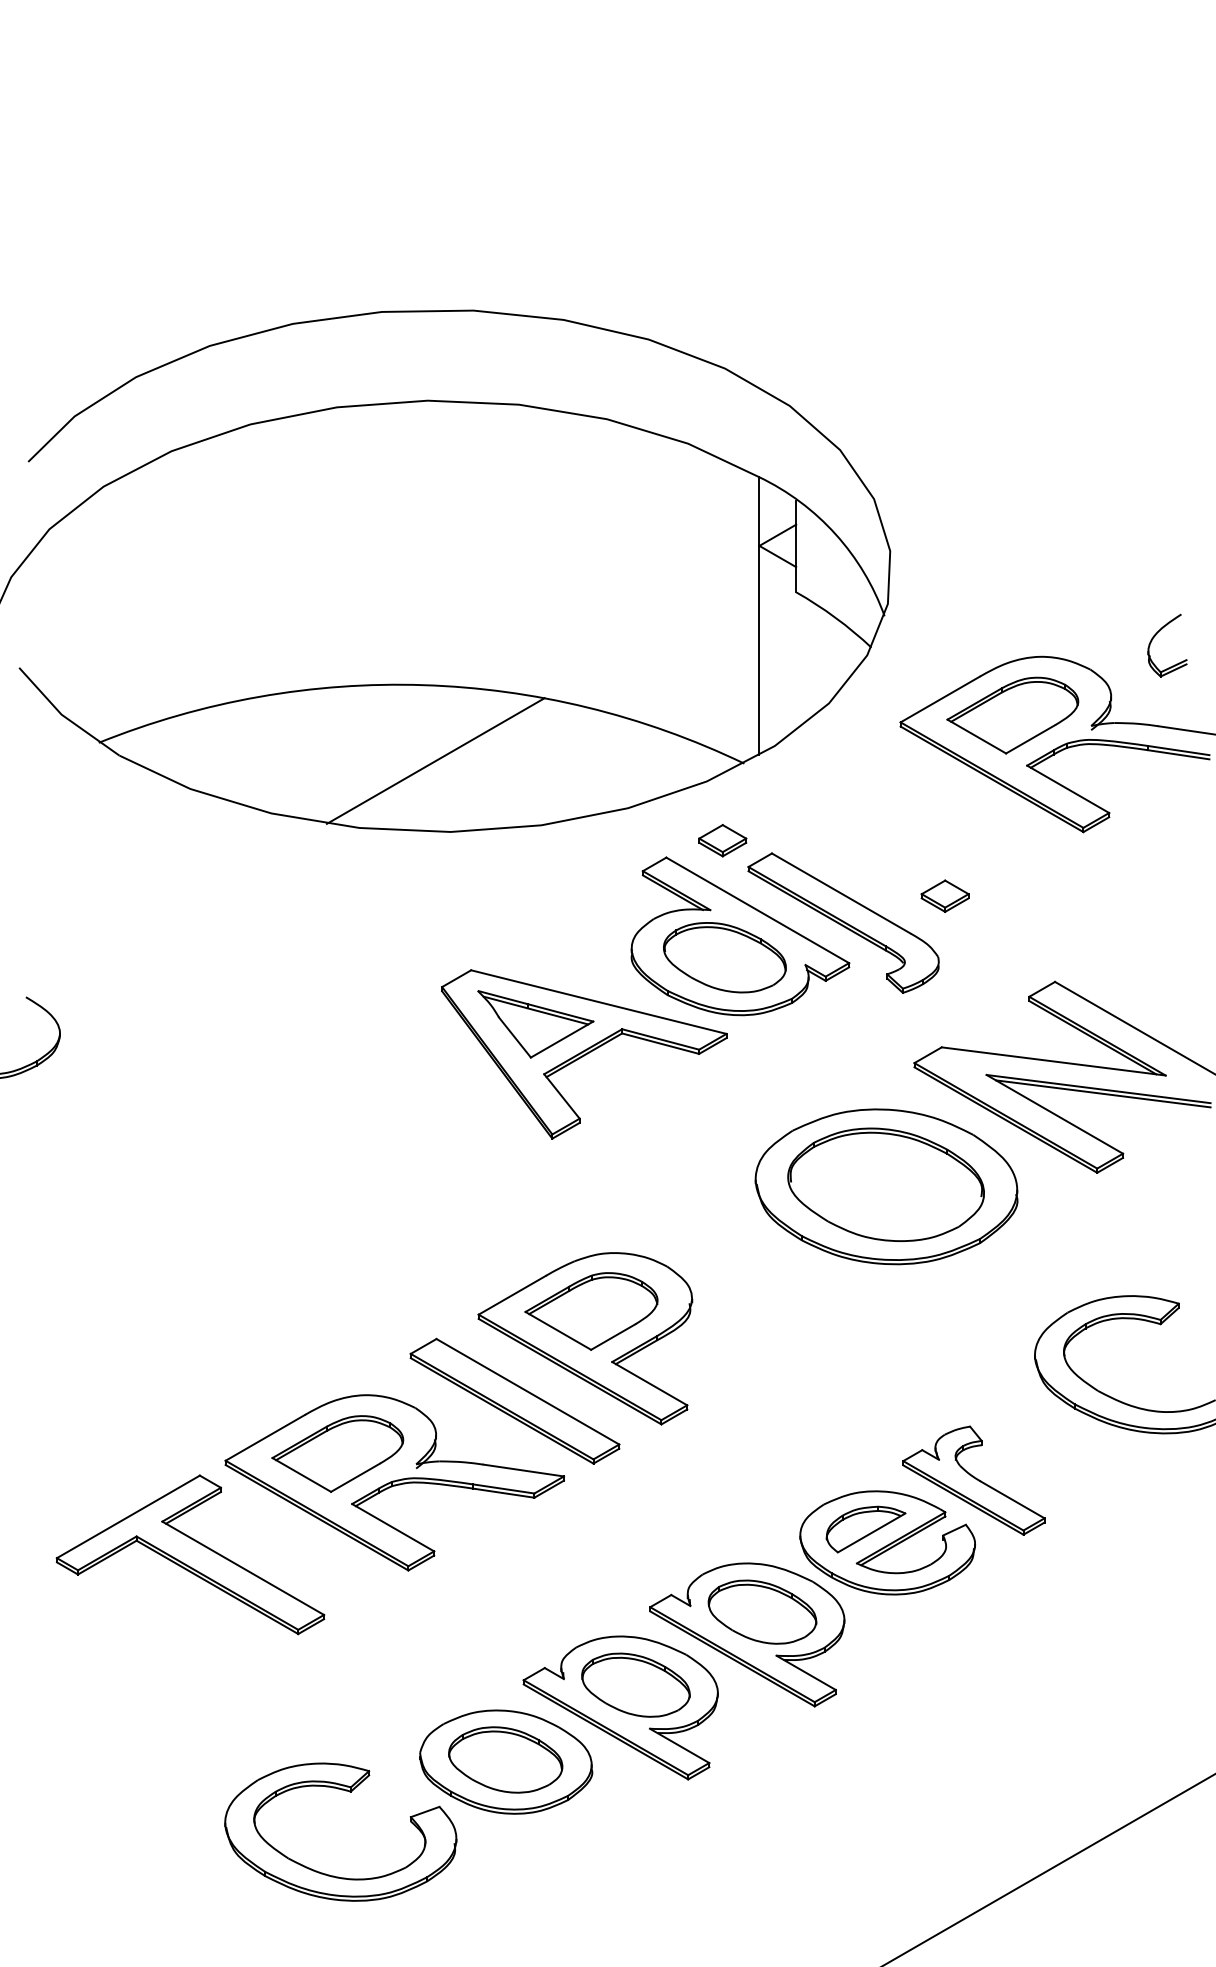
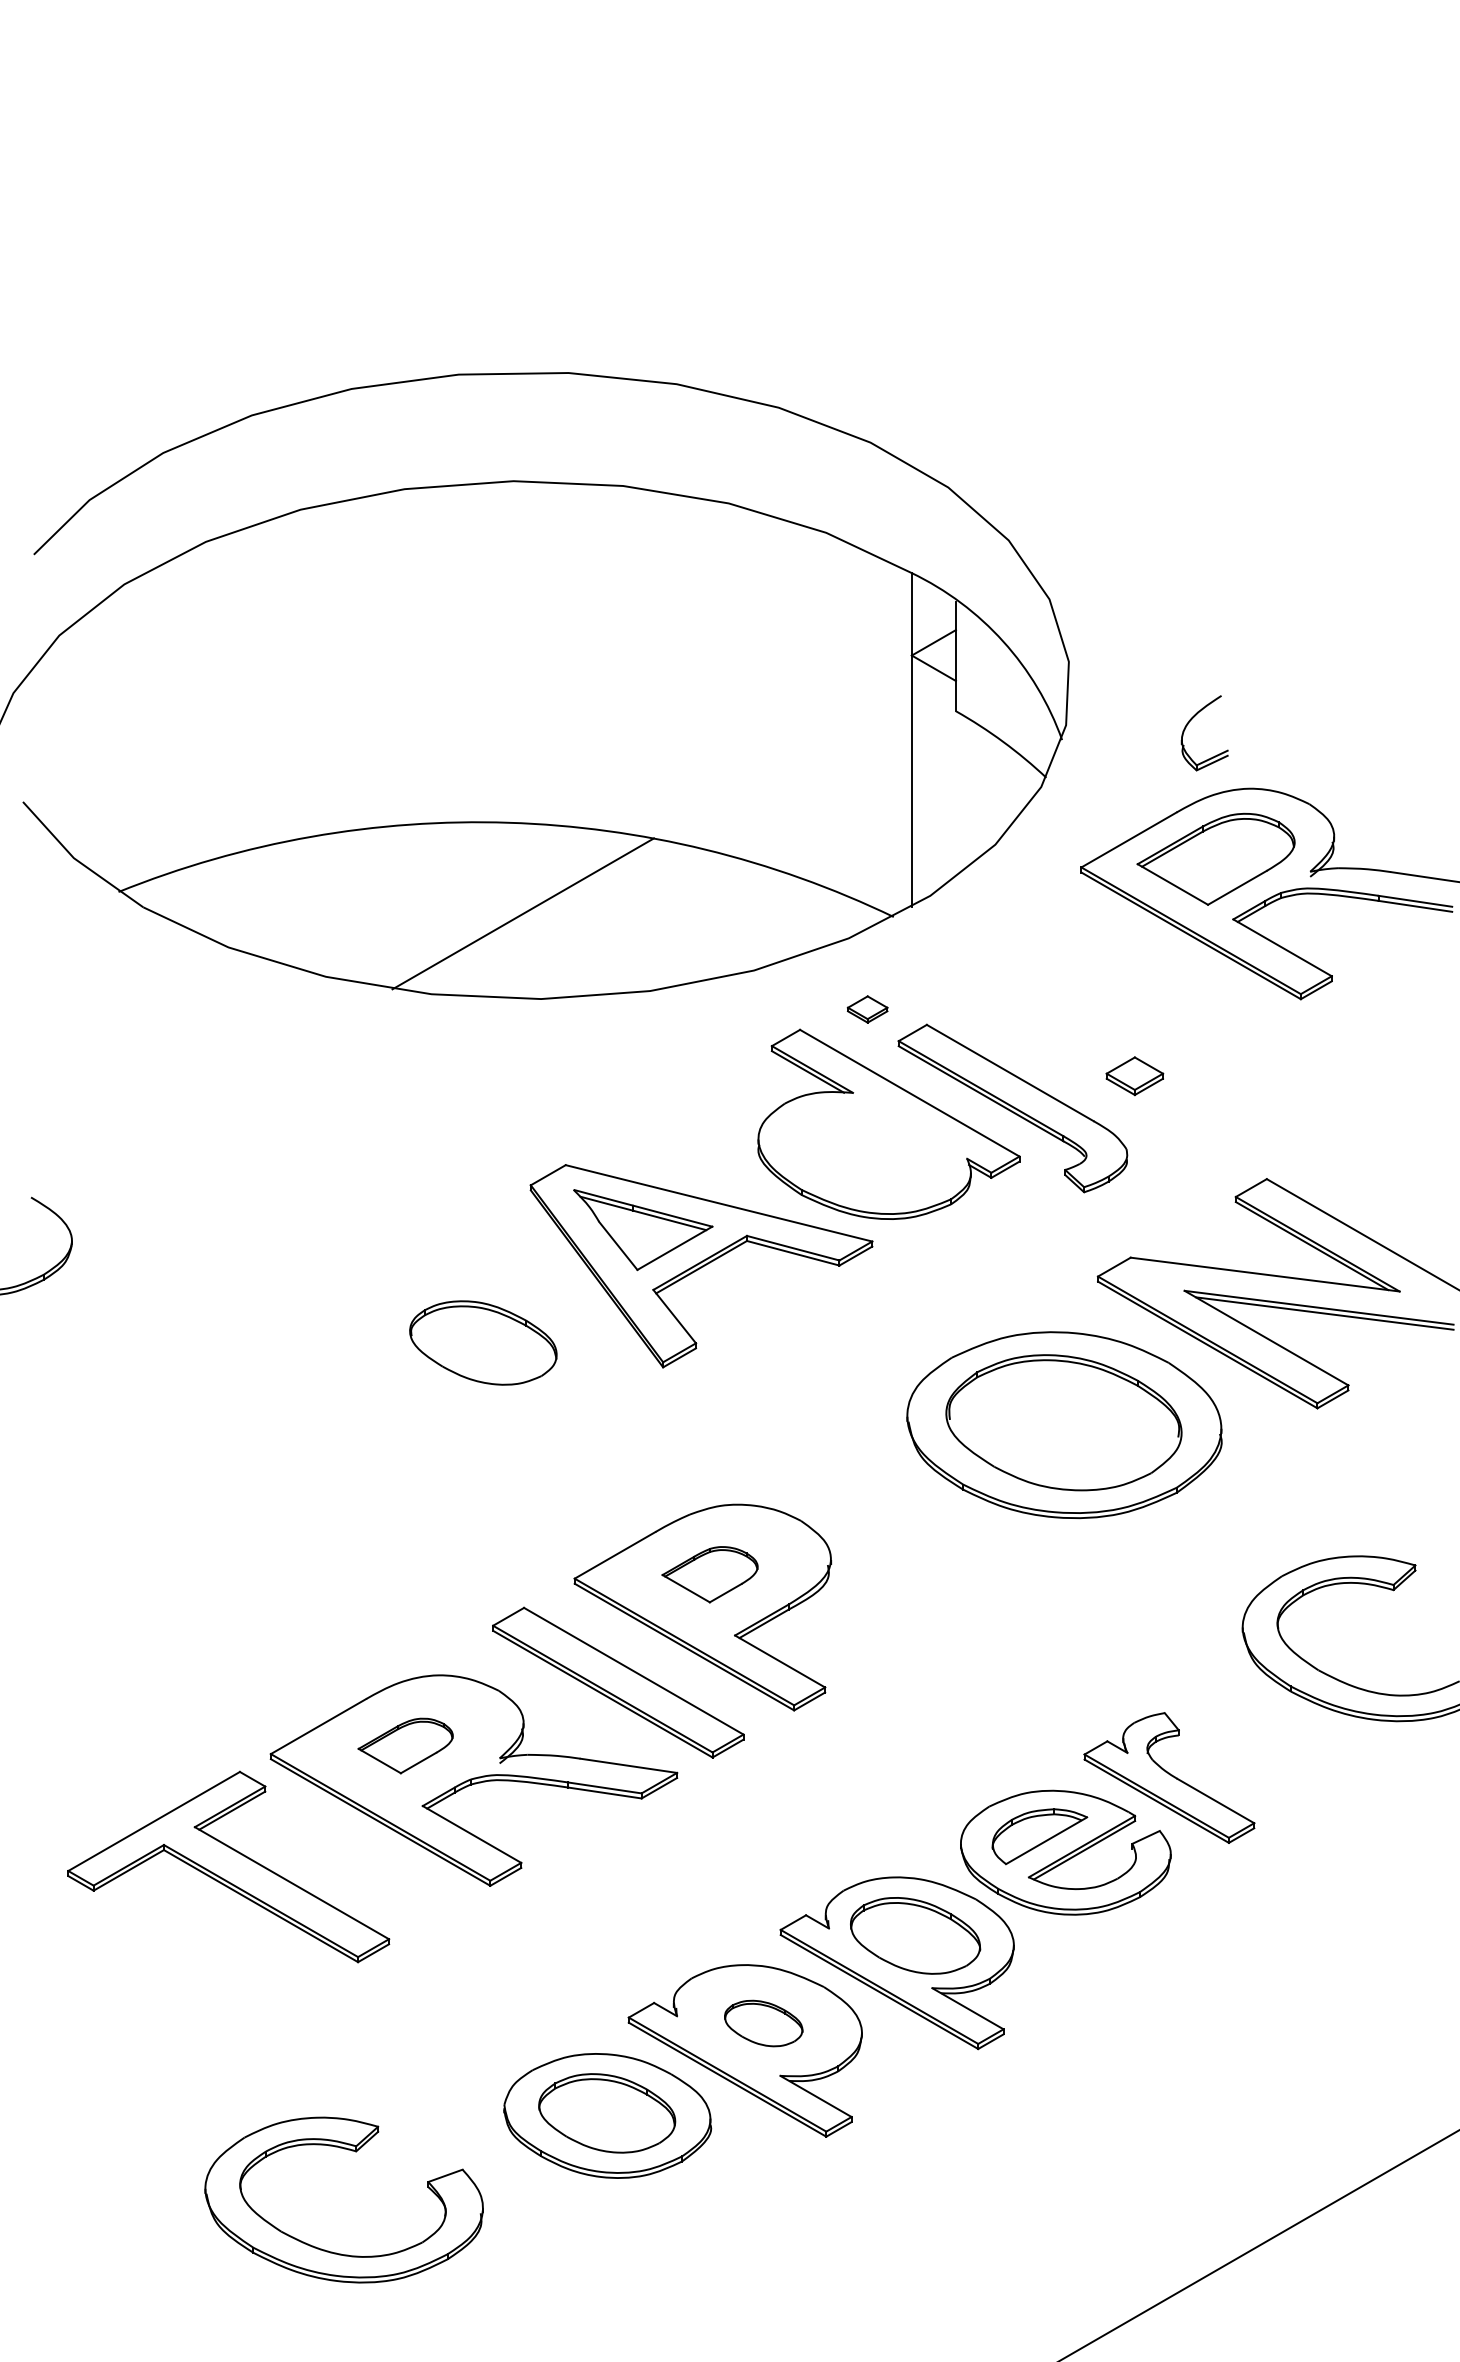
part: (1153, 638) -> (1188, 724), moved
part: (722, 840) -> (867, 1009), size x0.7
part: (725, 957) -> (483, 1342), moved
part: (590, 1311) -> (709, 1574), size x0.6
part: (337, 1453) -> (405, 1745), size x0.6
part: (635, 1685) -> (763, 2023), size x0.6
part: (350, 1792) -> (355, 2152), moved

